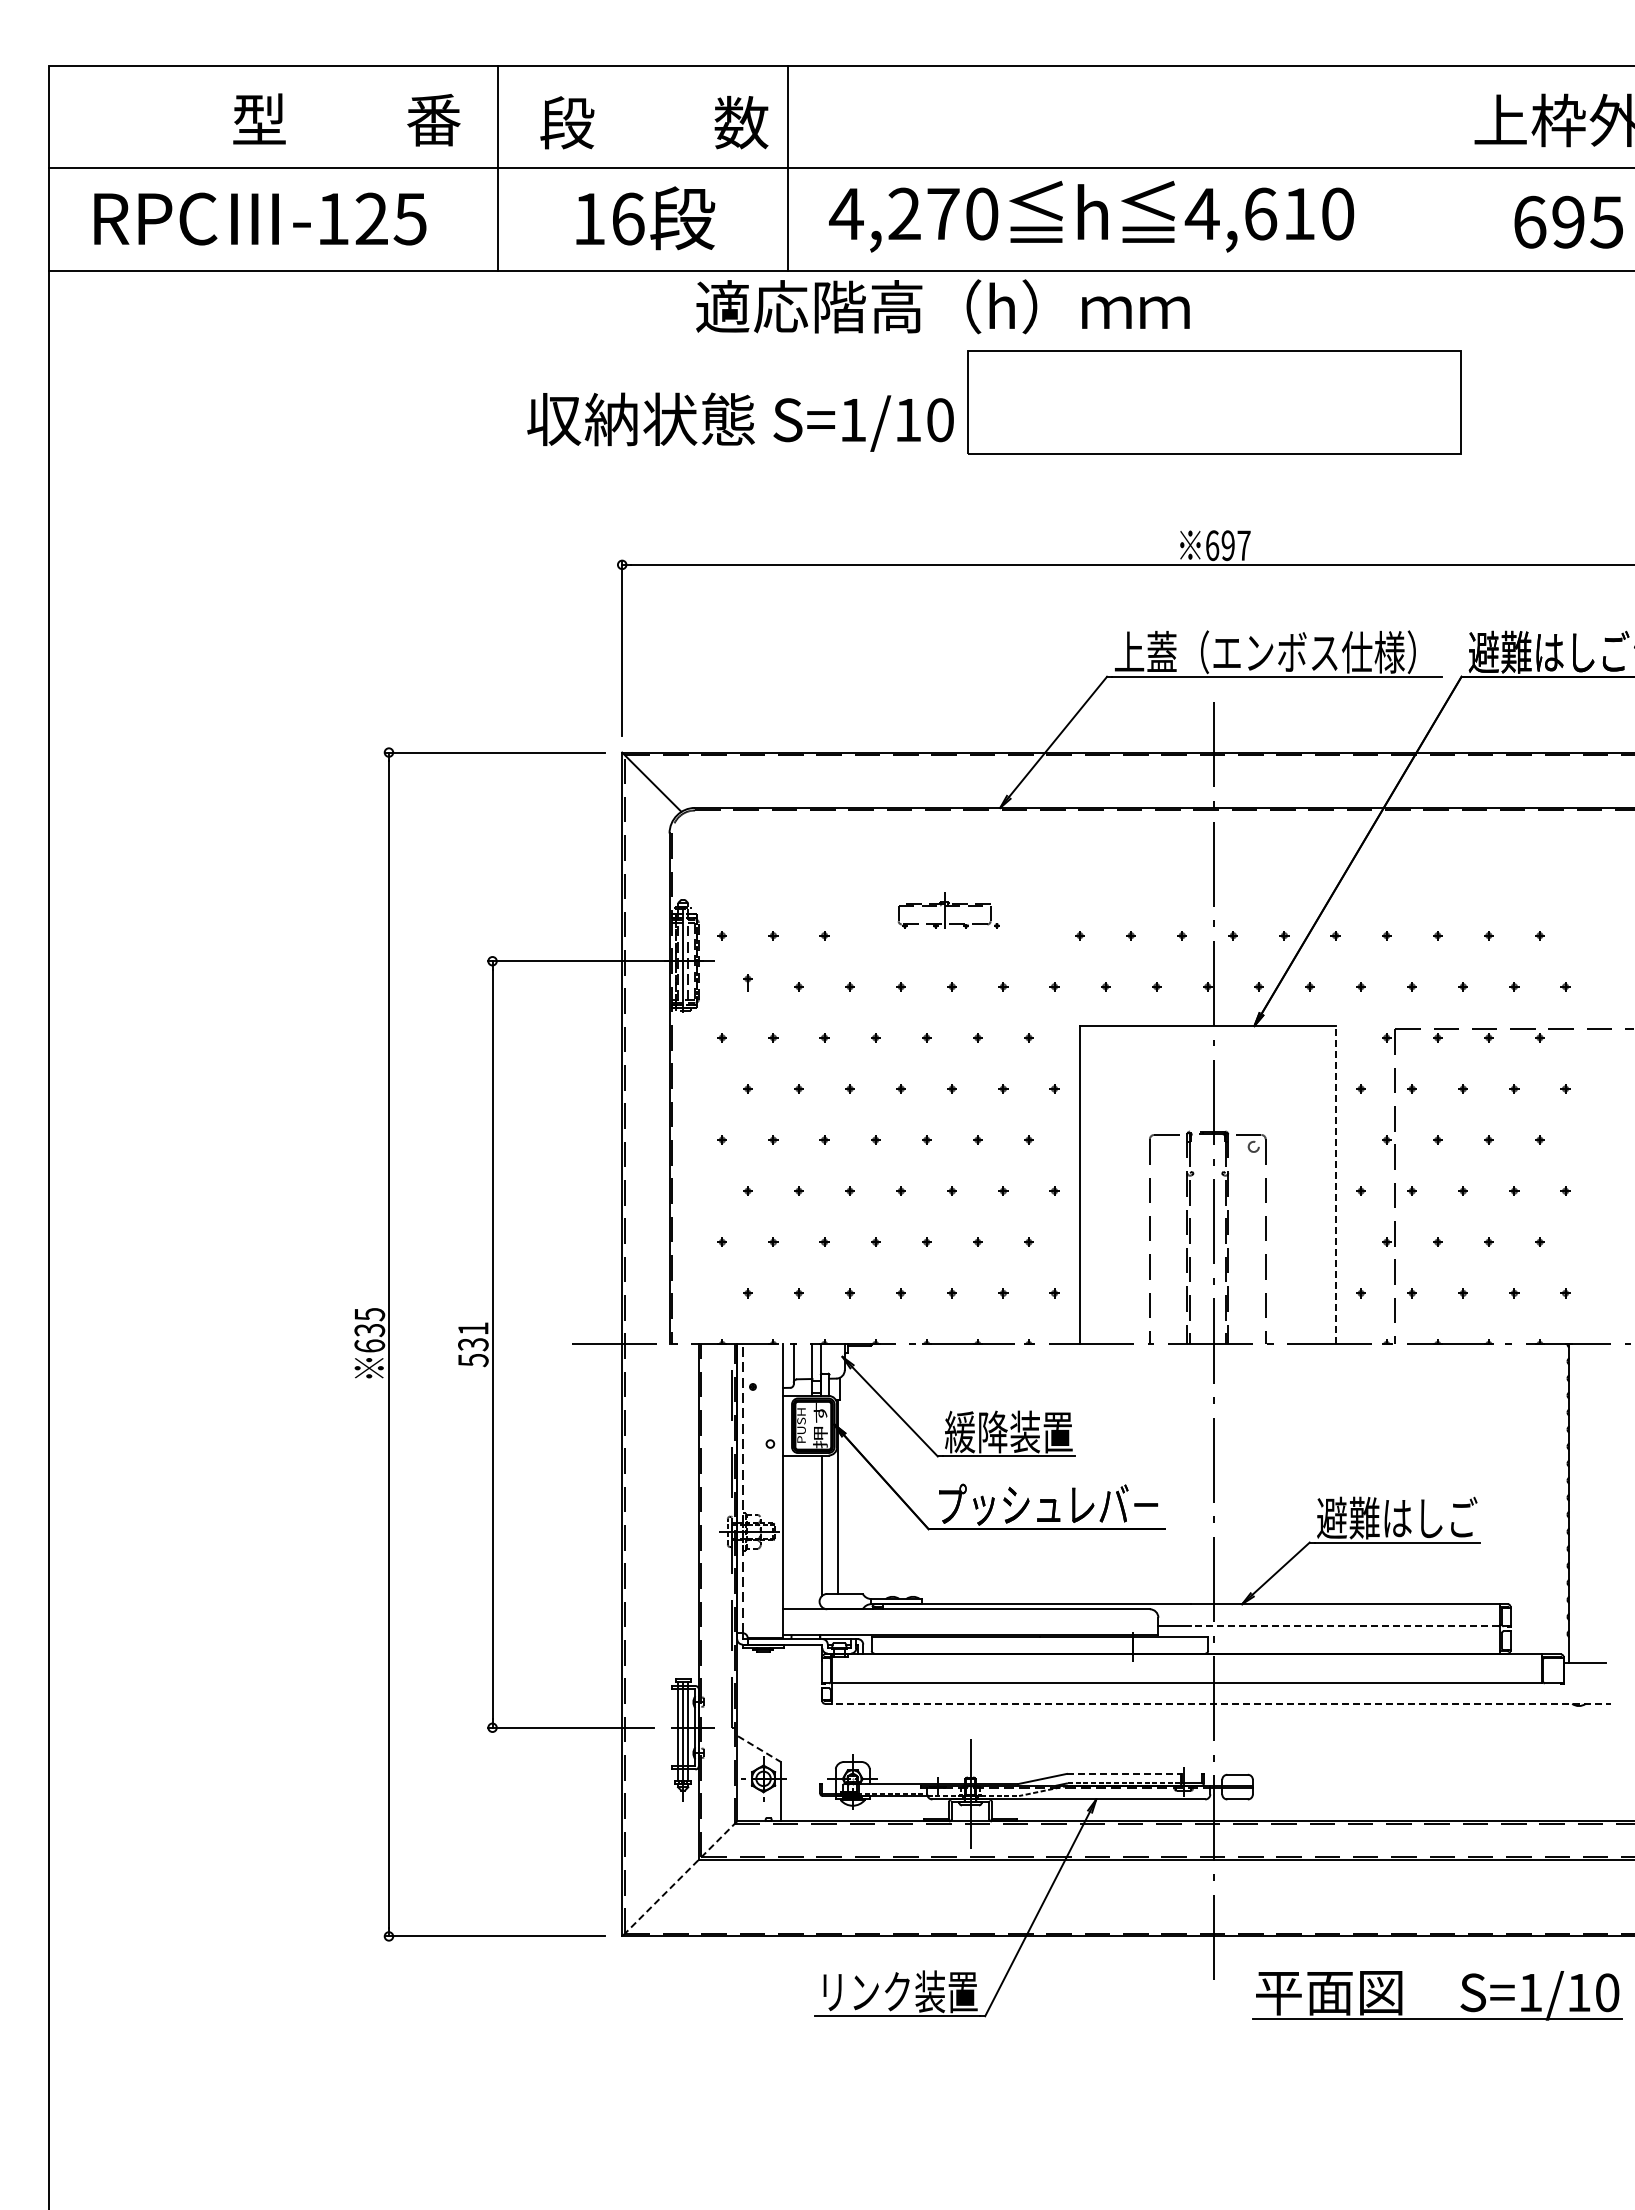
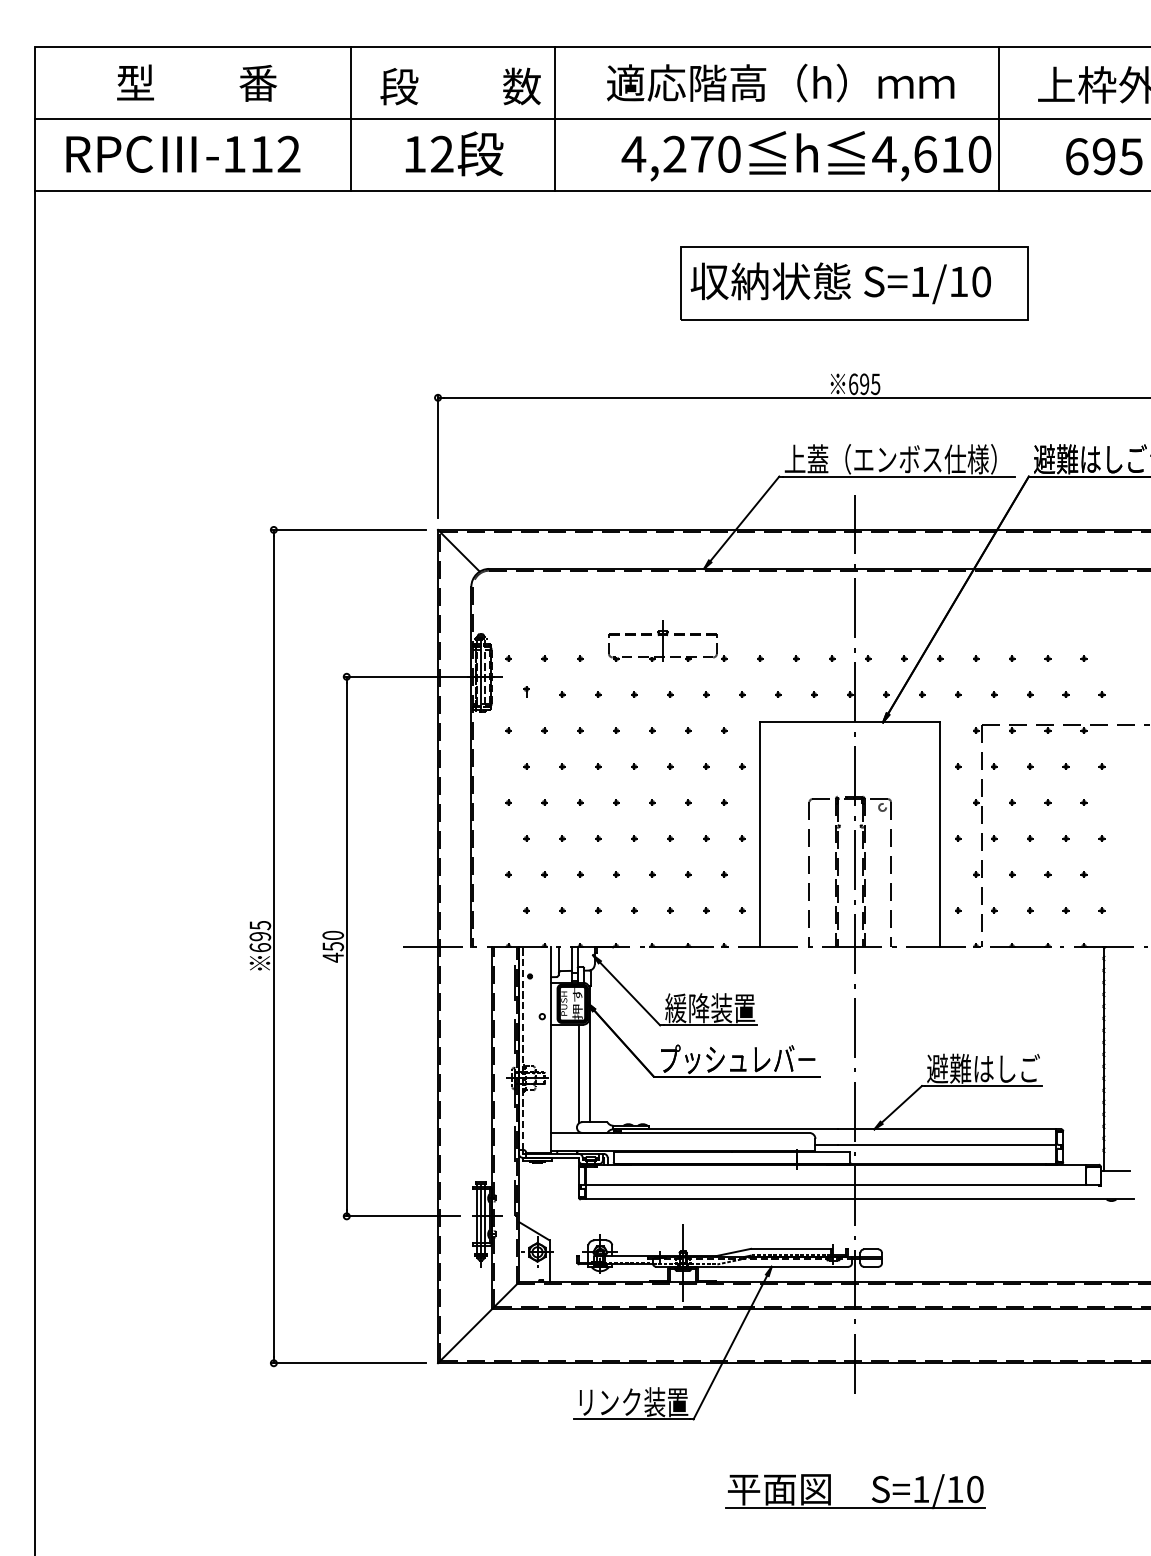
text: (346, 119) -> (196, 82), moved
line: (1419, 168) -> (999, 118), added
text: (1091, 216) -> (806, 156), moved
text: (390, 218) -> (274, 153), -125 -> -112
text: (628, 218) -> (442, 153), 16 -> 12
text: (942, 306) -> (780, 82), moved
text: (740, 421) -> (840, 282), moved
text: (1243, 545) -> (875, 384), 697 -> 695
part: (948, 910) -> (667, 641), size x1.67
line: (1335, 1184) -> (940, 833), dashed -> solid
text: (369, 1330) -> (260, 936), 635 -> 695
text: (473, 1344) -> (333, 946), 531 -> 450
line: (1344, 1626) -> (946, 1145), dashed -> solid
line: (1218, 1703) -> (857, 1199), dashed -> solid
line: (759, 1749) -> (534, 1231), dashed -> solid
line: (1124, 1773) -> (791, 1248), dashed -> solid
line: (679, 1879) -> (478, 1323), dashed -> solid
part: (1437, 2018) -> (855, 1507), moved

